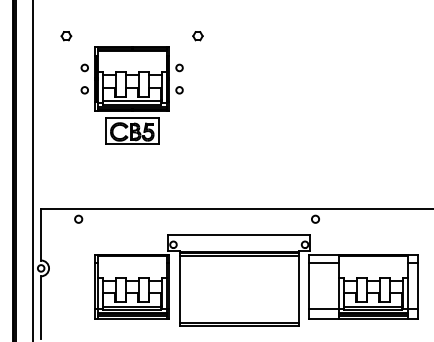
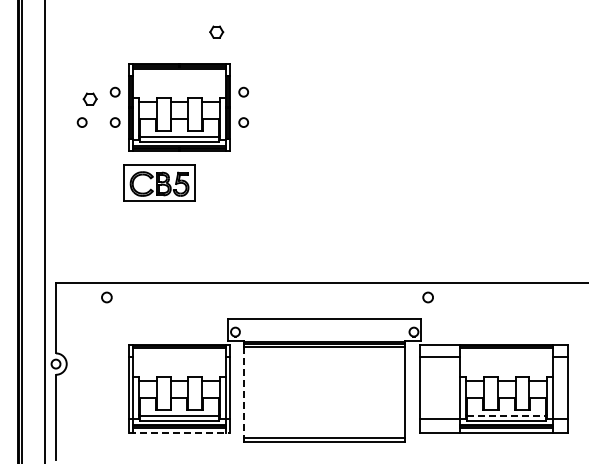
part: (65, 35) -> (89, 98), moved
part: (197, 35) -> (216, 31), moved
circle: (59, 90) -> (81, 122), added
part: (132, 130) -> (159, 182), moved
line: (180, 289) -> (244, 392), solid -> dashed
line: (374, 306) -> (507, 415), solid -> dashed
line: (132, 318) -> (179, 432), solid -> dashed

